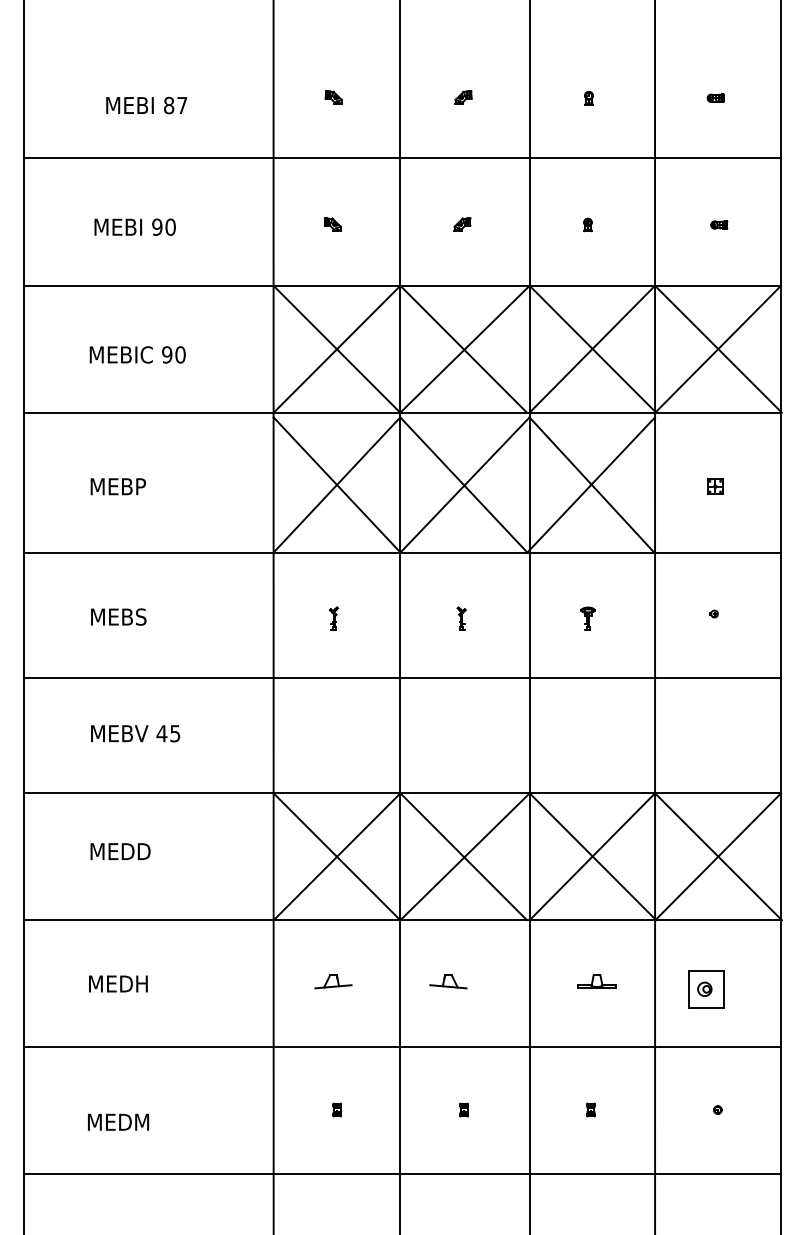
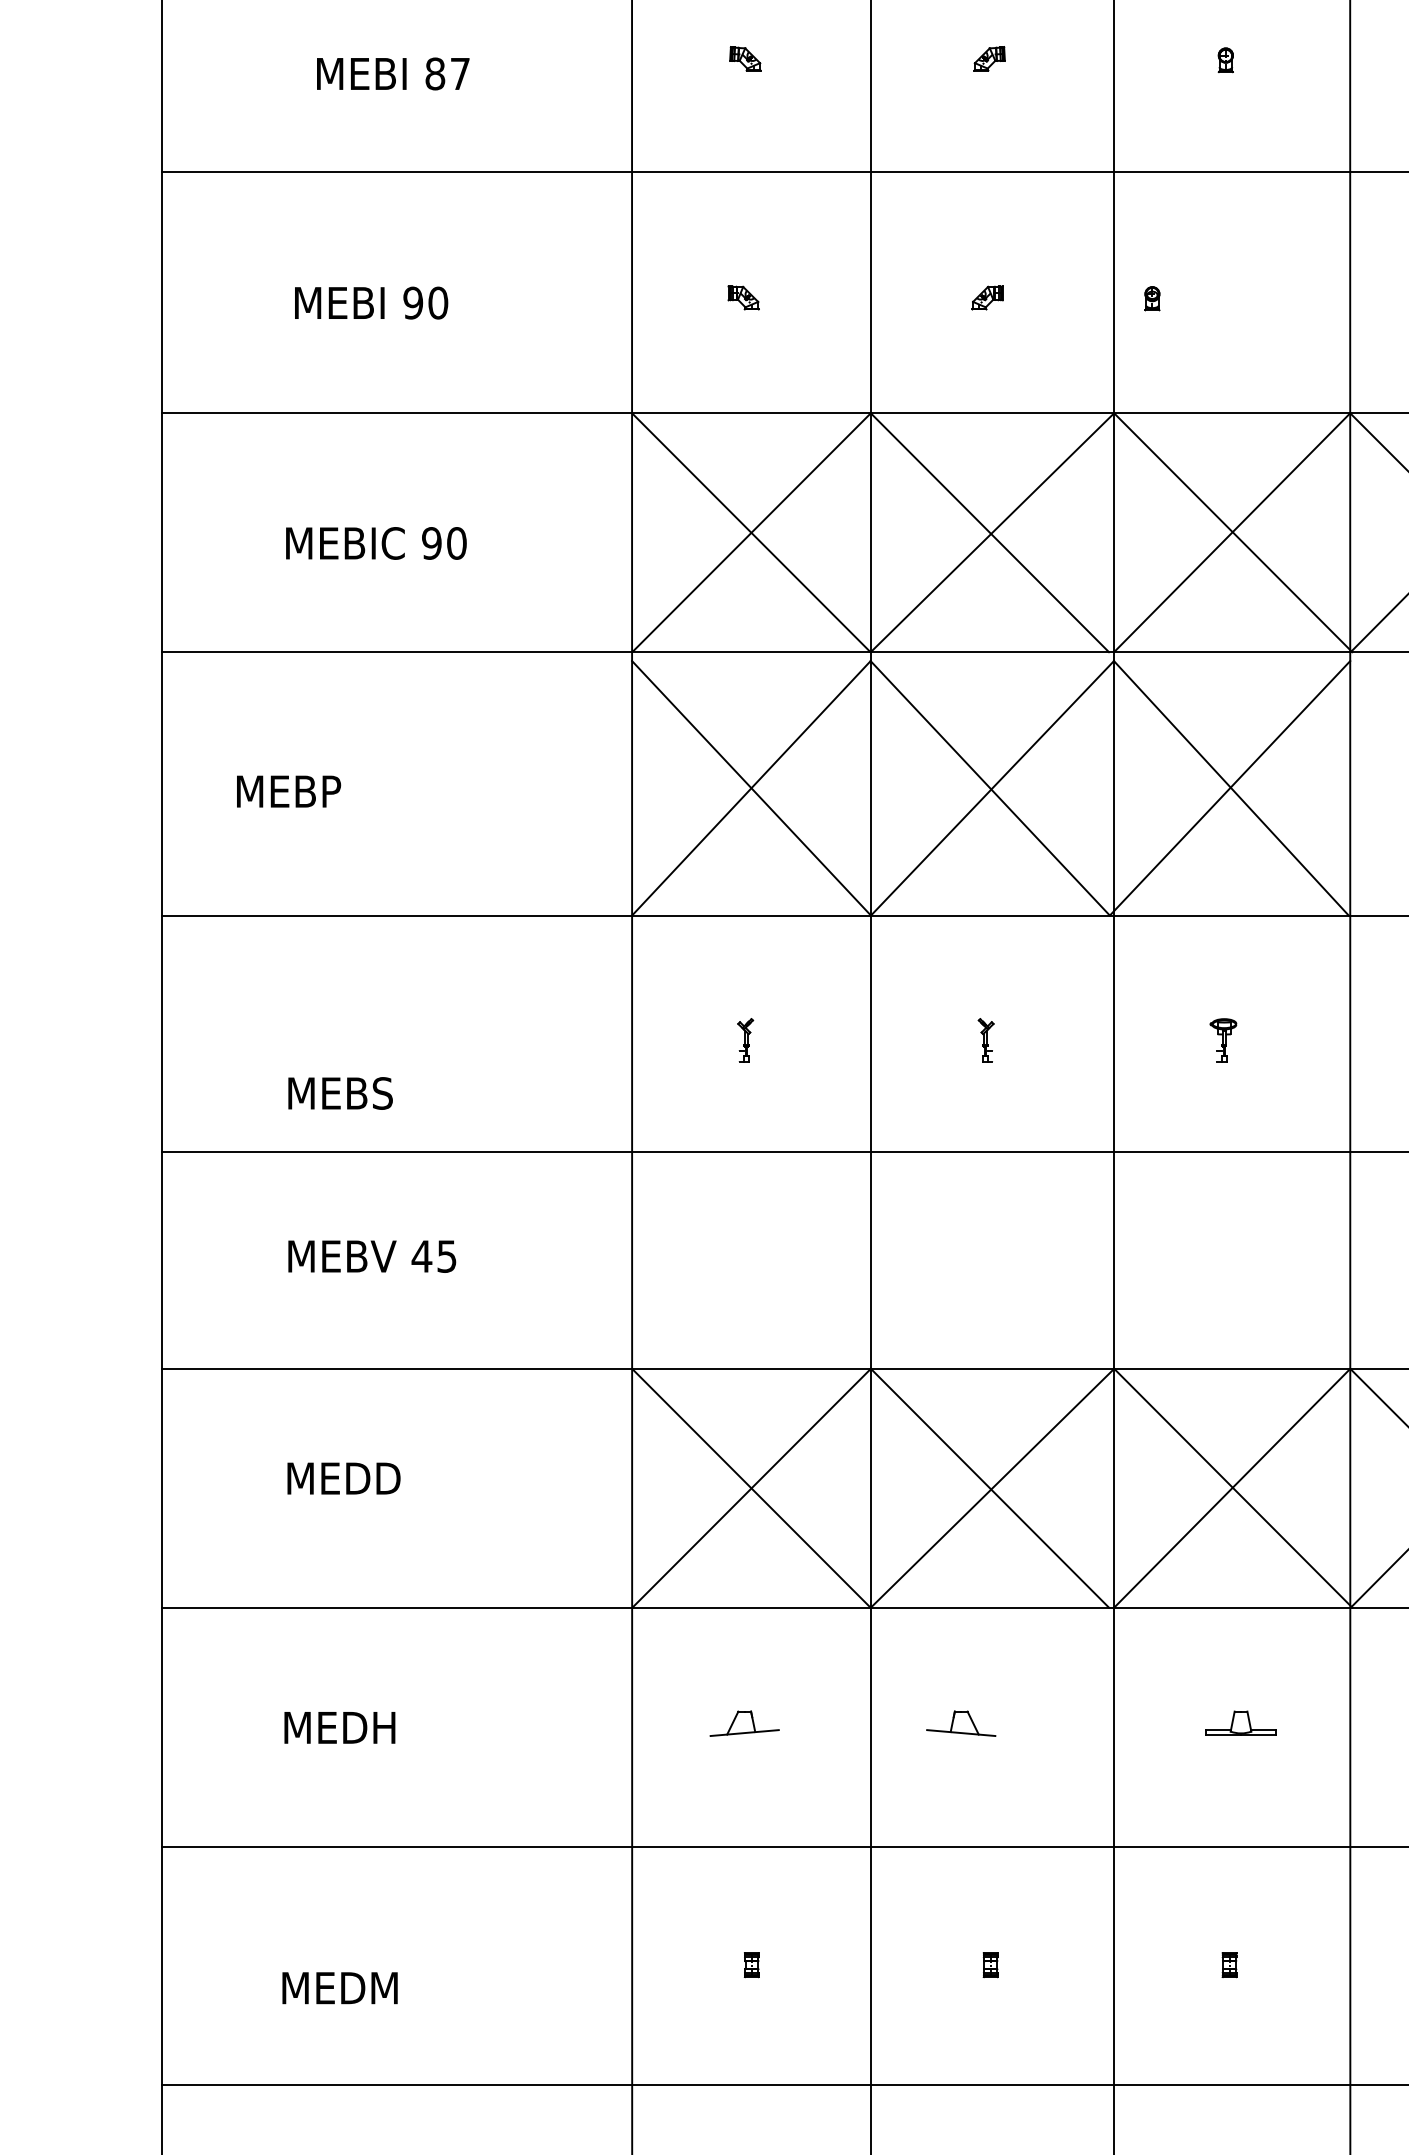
part: (587, 224) -> (1151, 297), moved
text: (117, 486) -> (287, 791), moved
text: (118, 616) -> (340, 1092), moved

